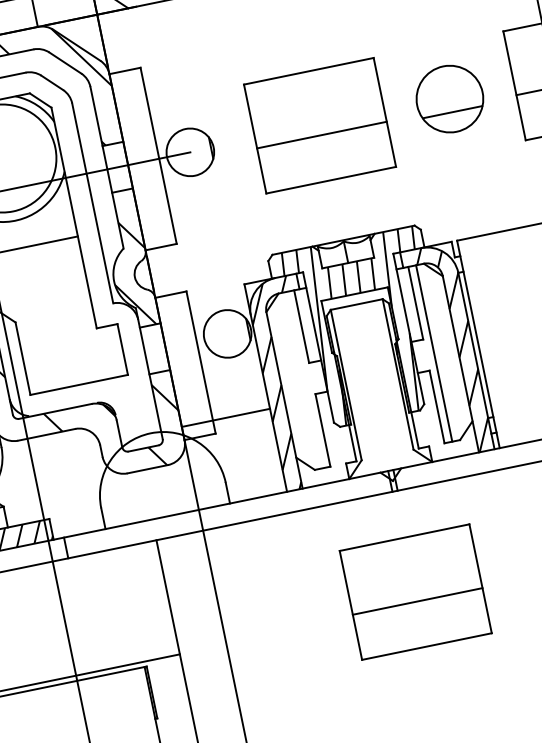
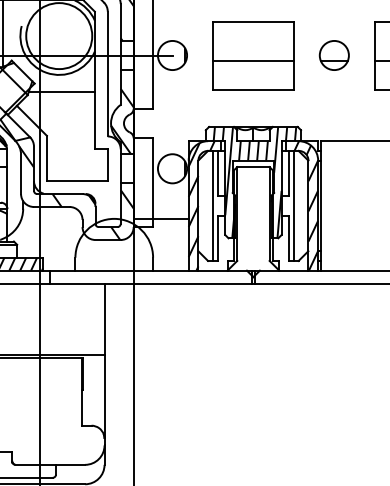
part: (448, 99) -> (333, 55), size x0.71
line: (303, 379) -> (212, 205), added
part: (415, 592) -> (253, 346), removed

